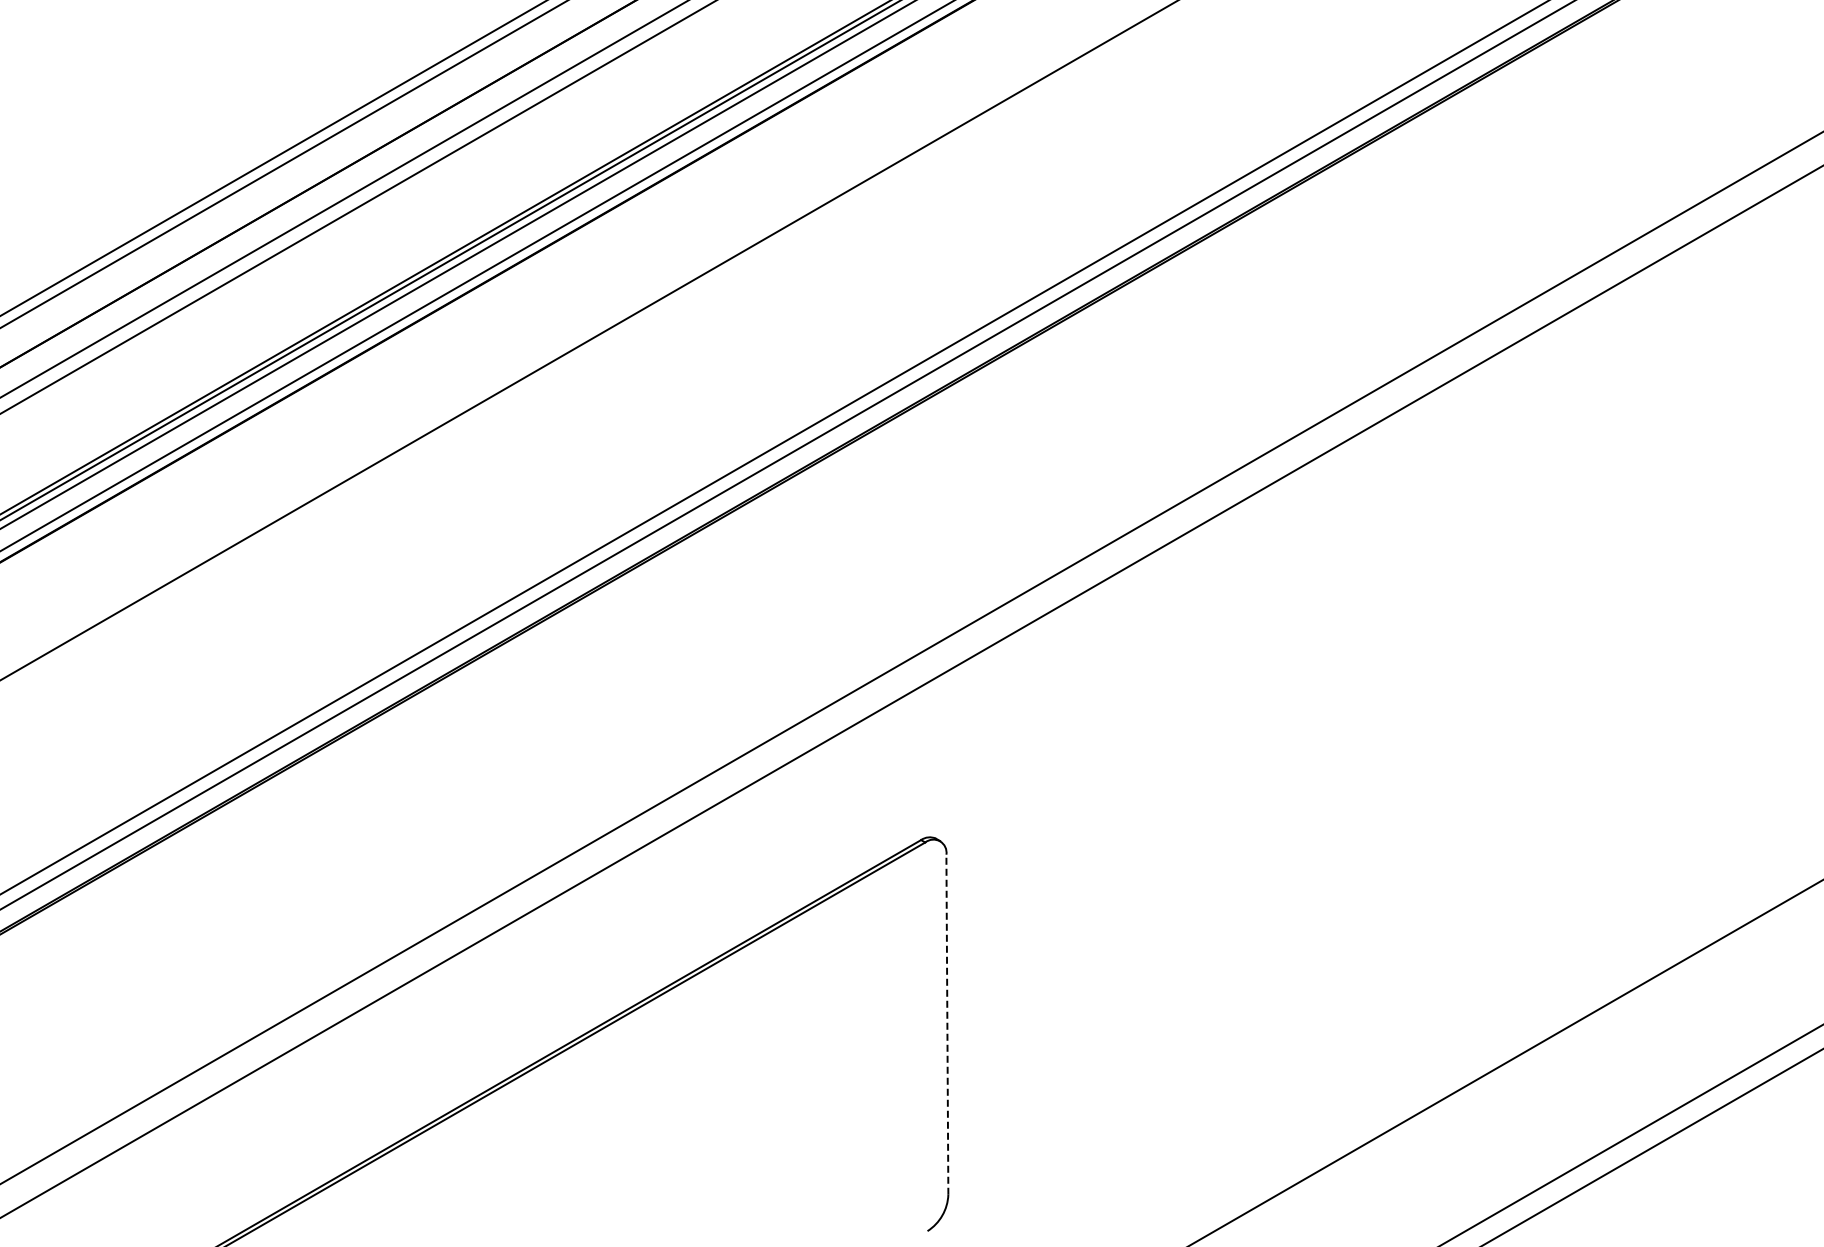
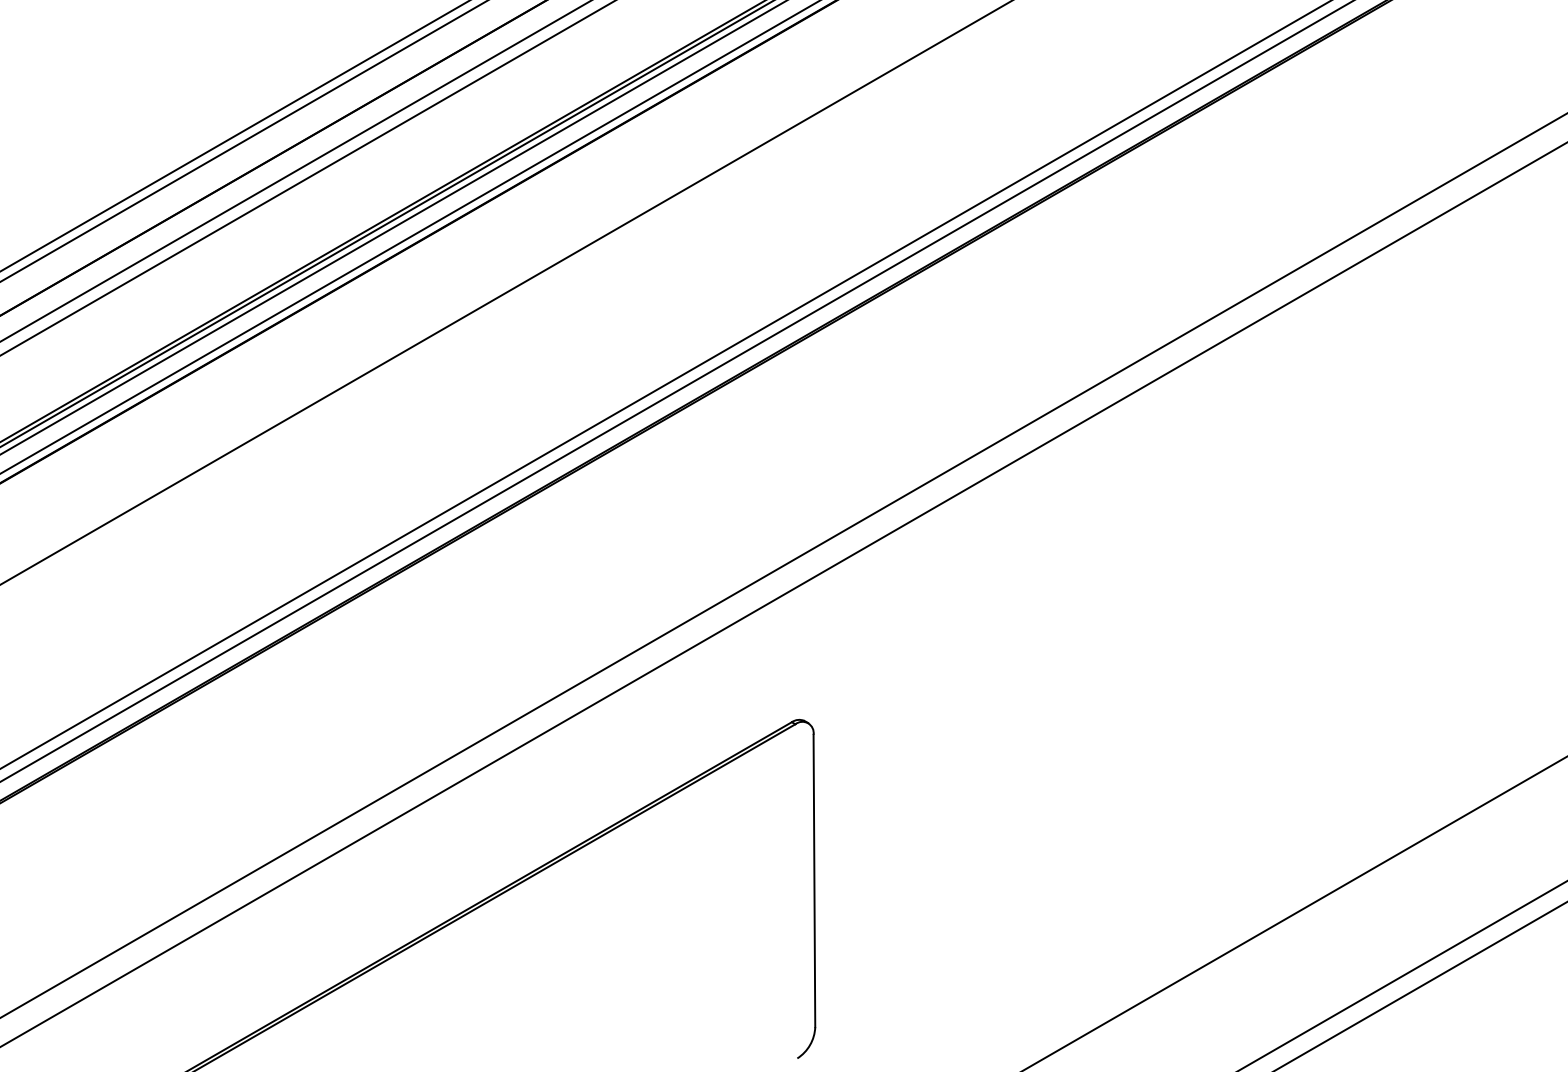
line: (947, 1024) -> (814, 880), dashed -> solid

